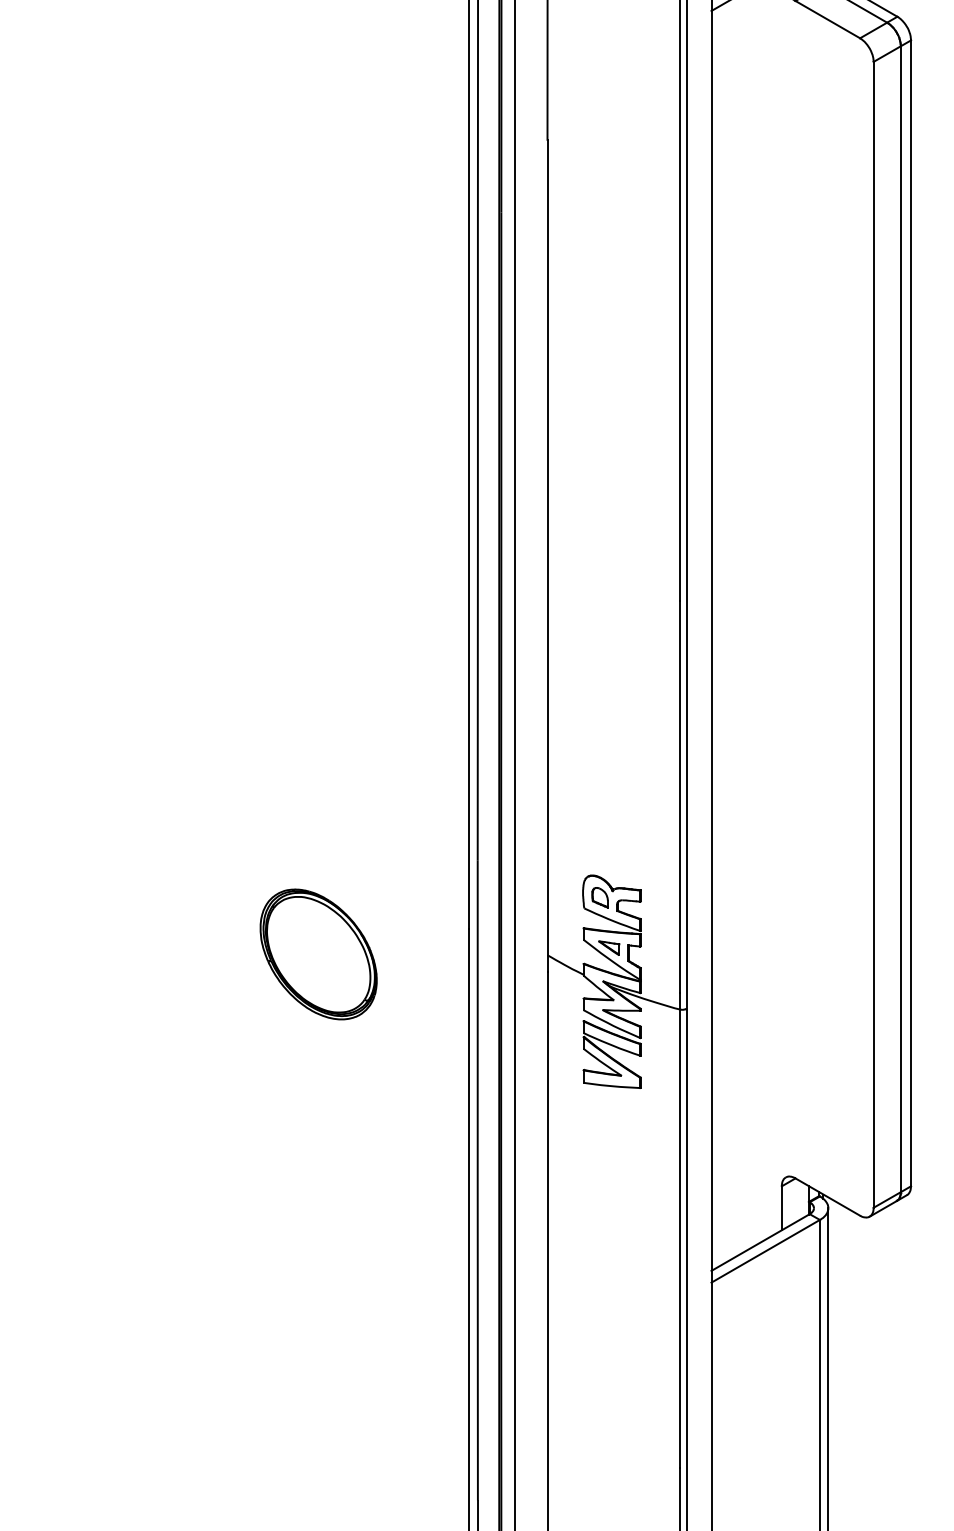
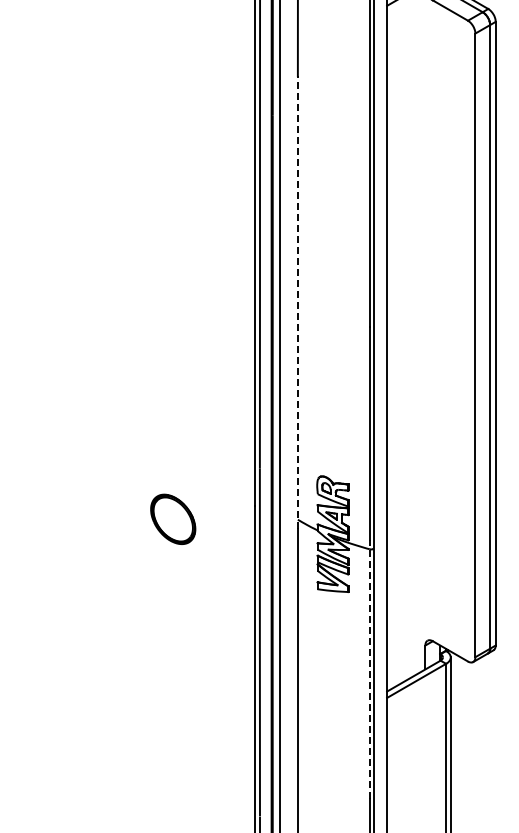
line: (546, 554) -> (297, 301), solid -> dashed
part: (317, 954) -> (172, 519), size x0.7
line: (679, 1230) -> (369, 669), solid -> dashed

